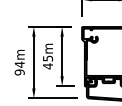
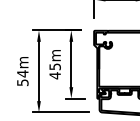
text: (19, 72) -> (22, 82), 94m -> 54m

